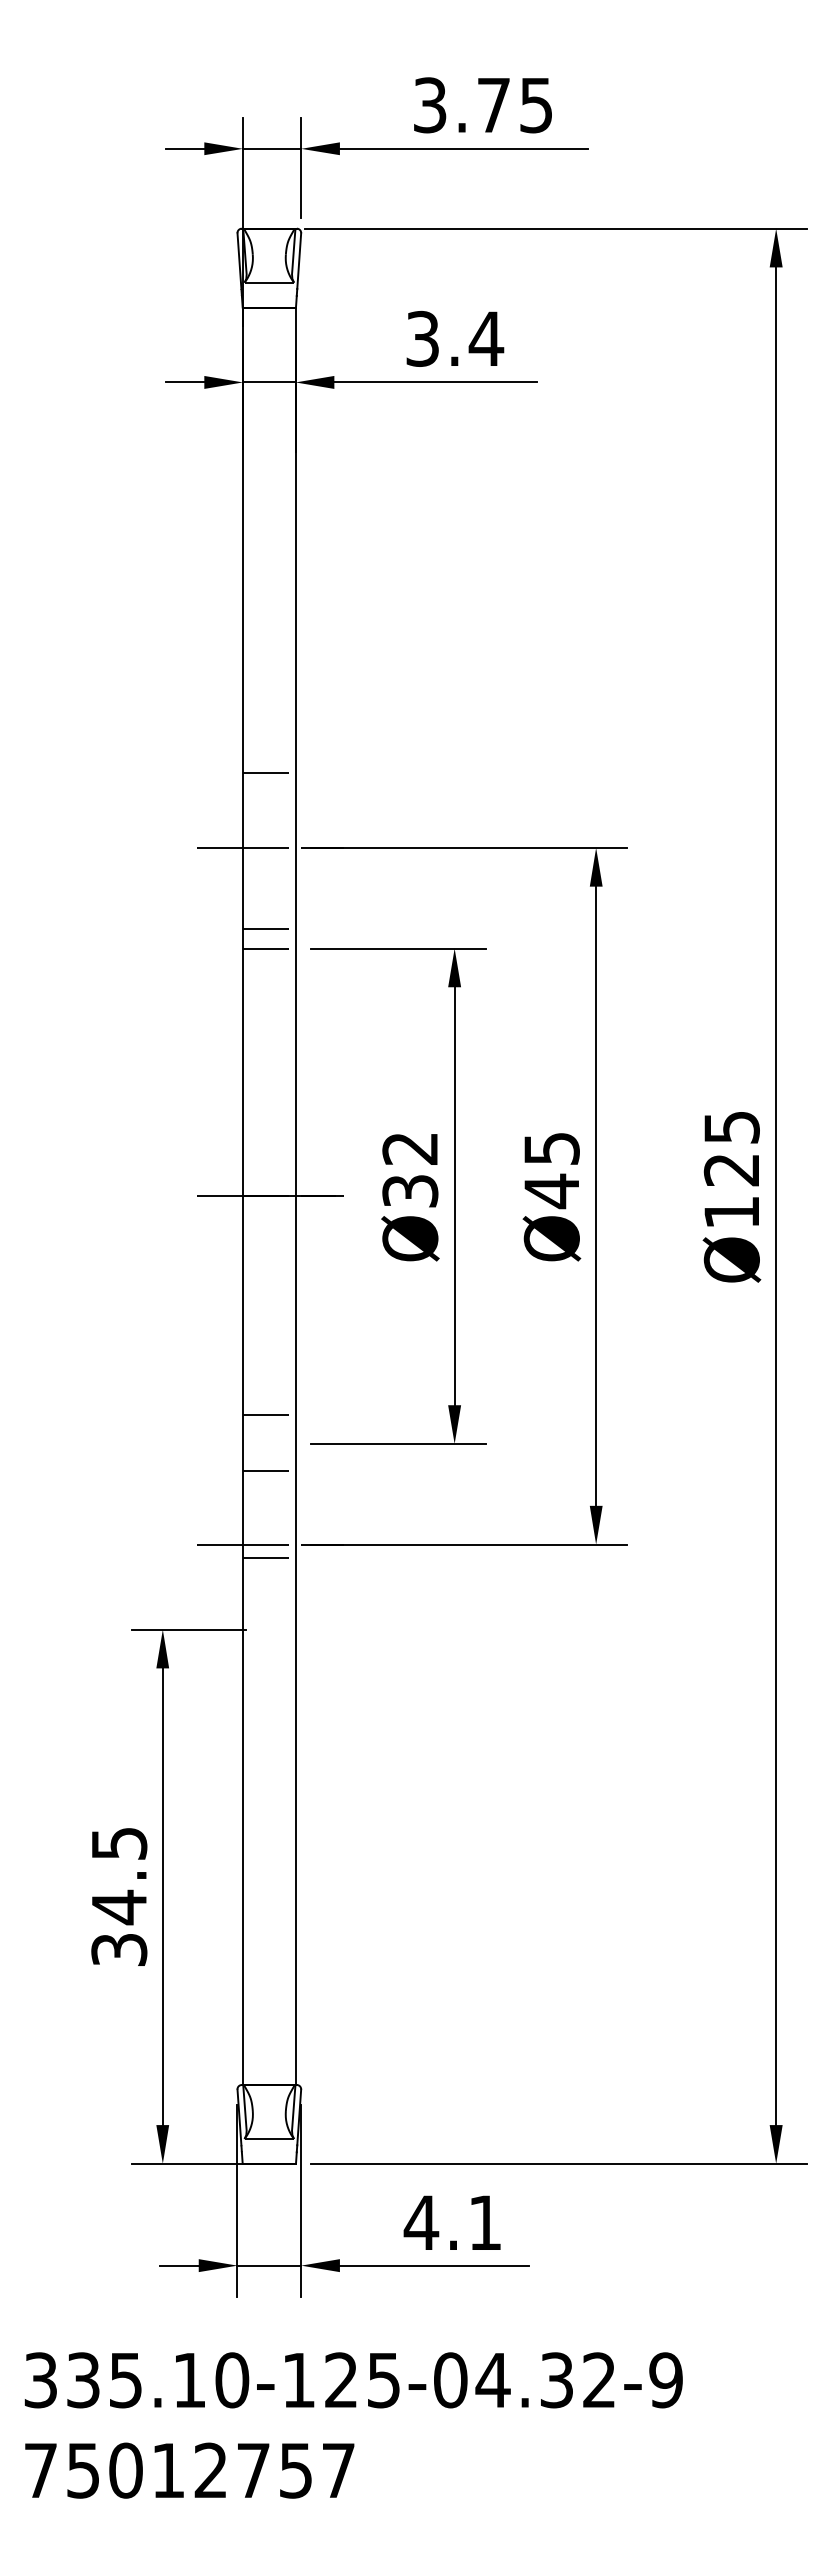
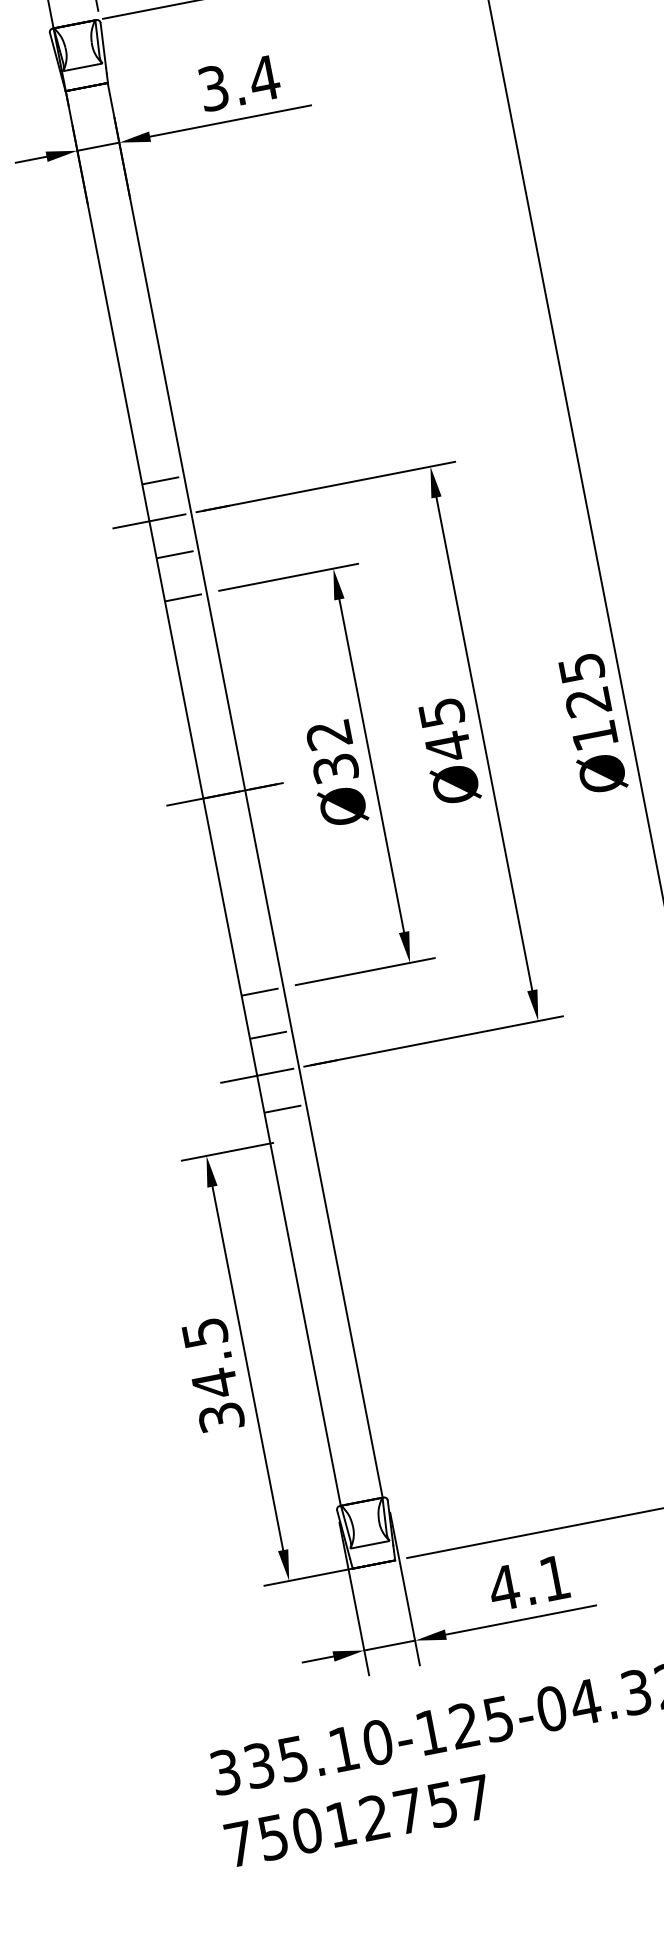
line: (269, 772) -> (163, 480), moved
line: (269, 929) -> (177, 554), moved
line: (269, 1415) -> (262, 991), moved
line: (269, 1471) -> (271, 1034), moved
line: (269, 1558) -> (285, 1108), moved

